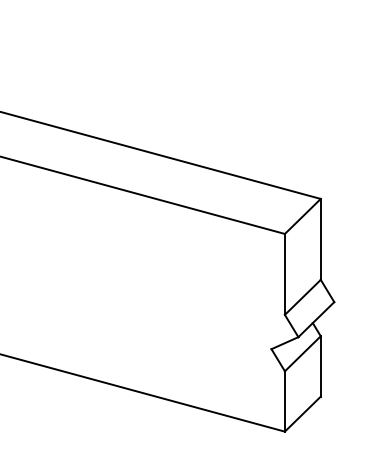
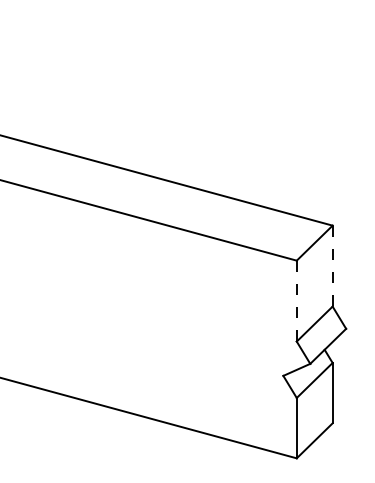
line: (320, 239) -> (332, 266), solid -> dashed
line: (284, 274) -> (296, 301), solid -> dashed

